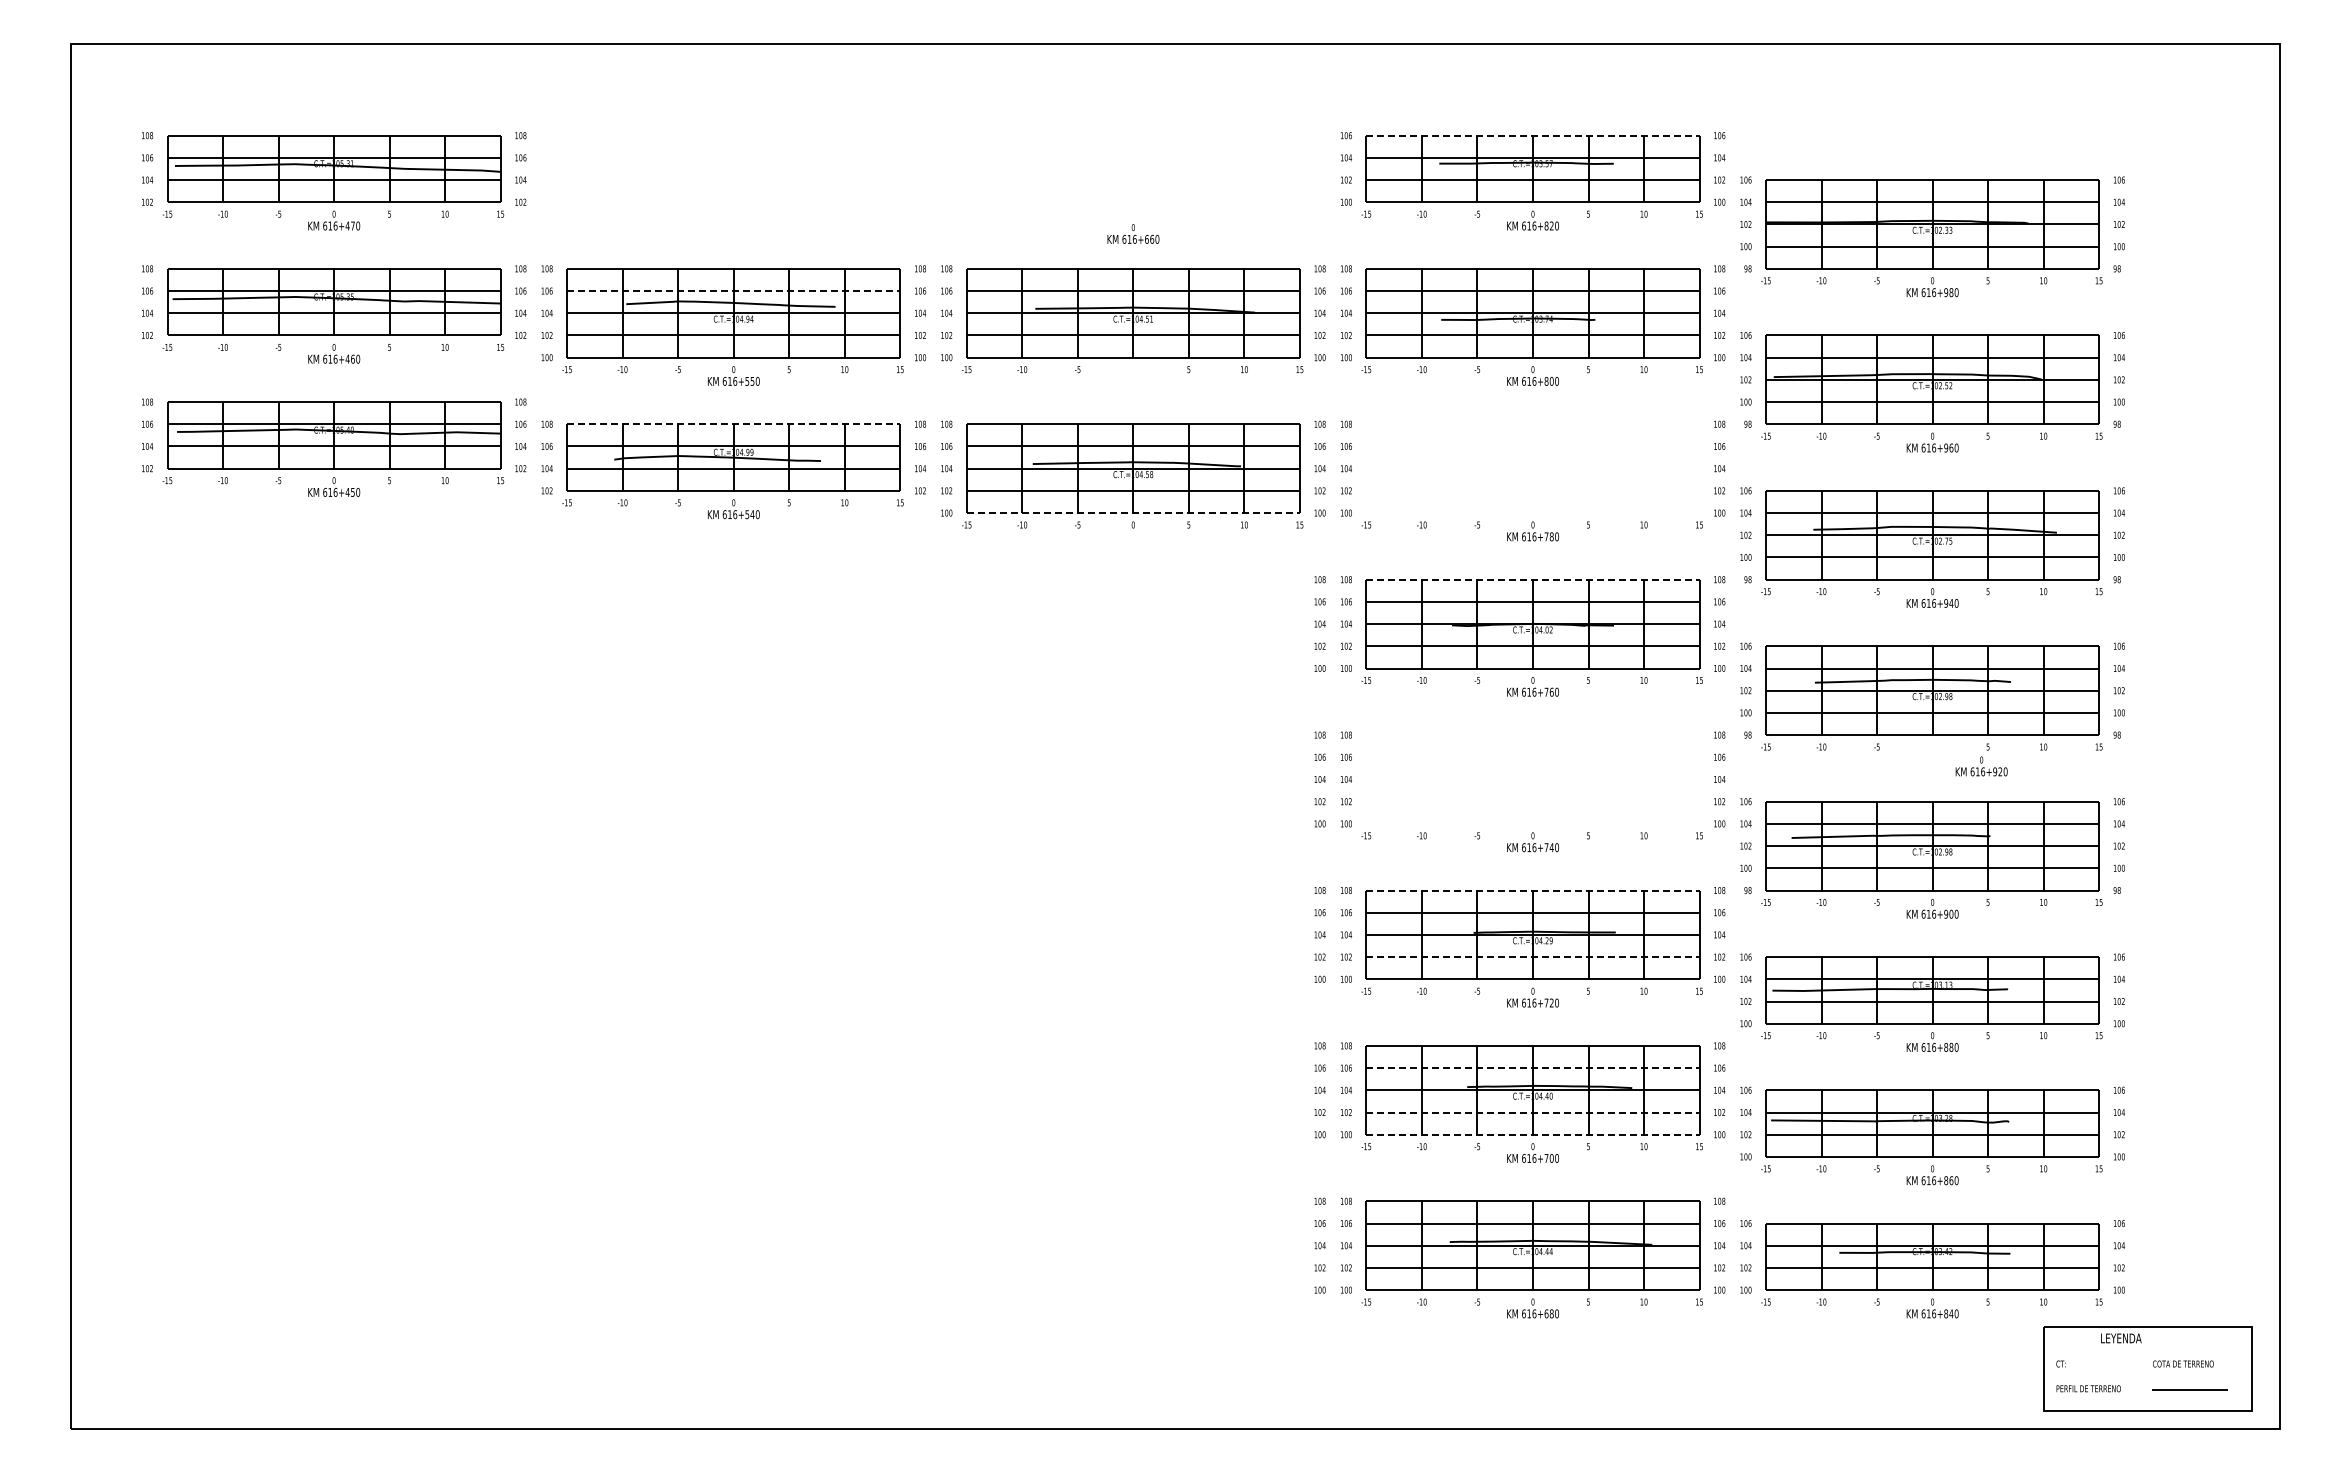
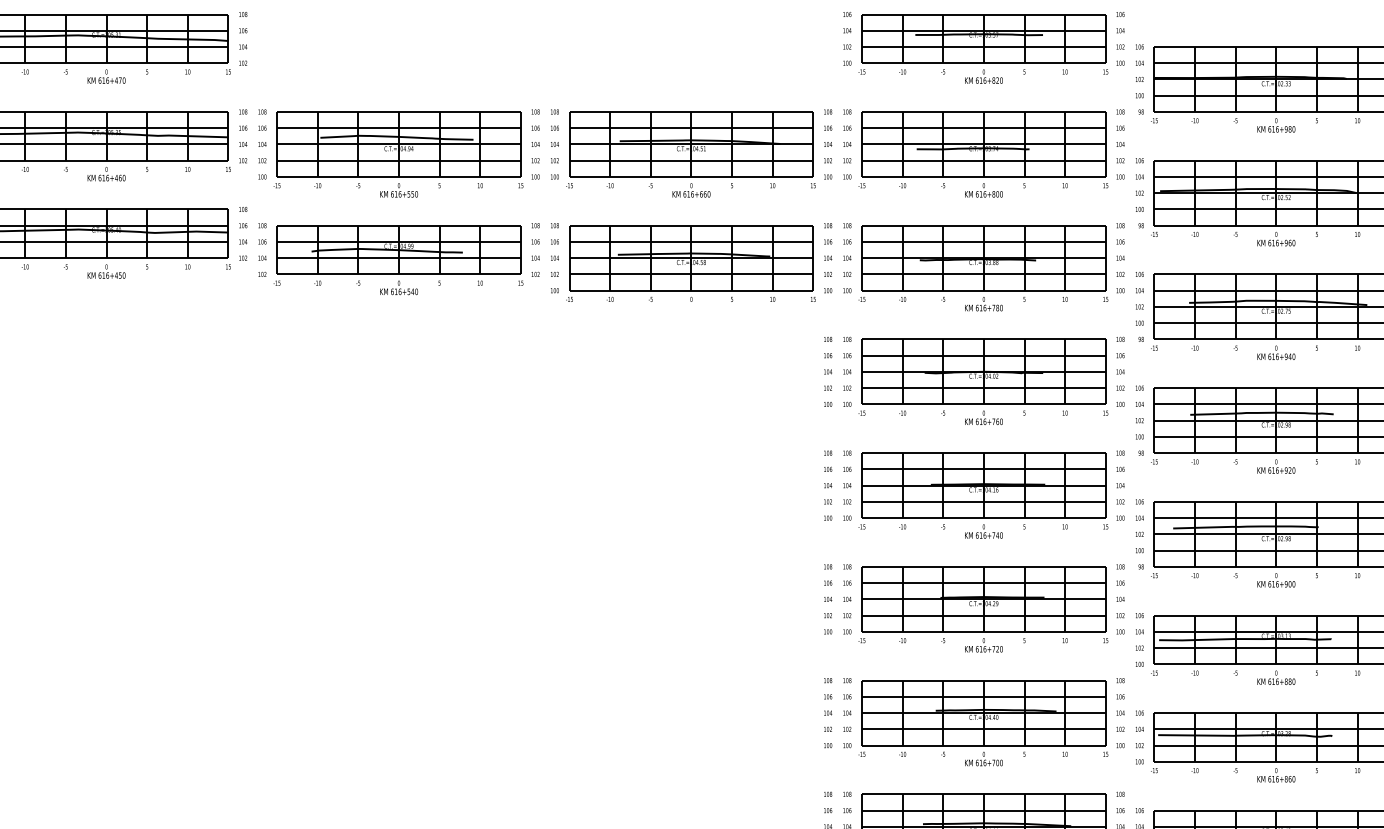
line: (1532, 135) -> (983, 14), dashed -> solid
text: (1133, 233) -> (691, 190), moved
line: (733, 291) -> (398, 128), dashed -> solid
line: (733, 424) -> (398, 225), dashed -> solid
part: (1532, 468) -> (983, 258), added
line: (1133, 513) -> (691, 291), dashed -> solid
line: (1532, 579) -> (983, 339), dashed -> solid
text: (1981, 766) -> (1276, 466), moved
part: (1532, 779) -> (983, 485), added
line: (1532, 890) -> (983, 566), dashed -> solid
line: (1532, 957) -> (983, 615), dashed -> solid
line: (1532, 1068) -> (983, 697), dashed -> solid
line: (1532, 1112) -> (983, 729), dashed -> solid
line: (1532, 1134) -> (983, 745), dashed -> solid

